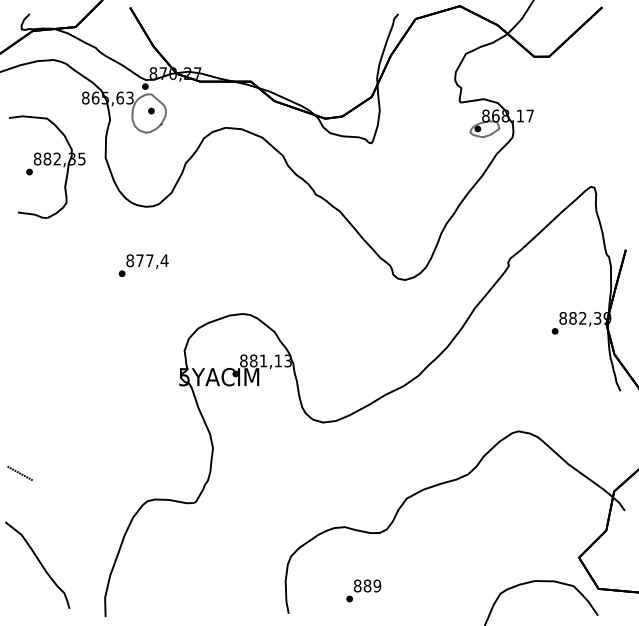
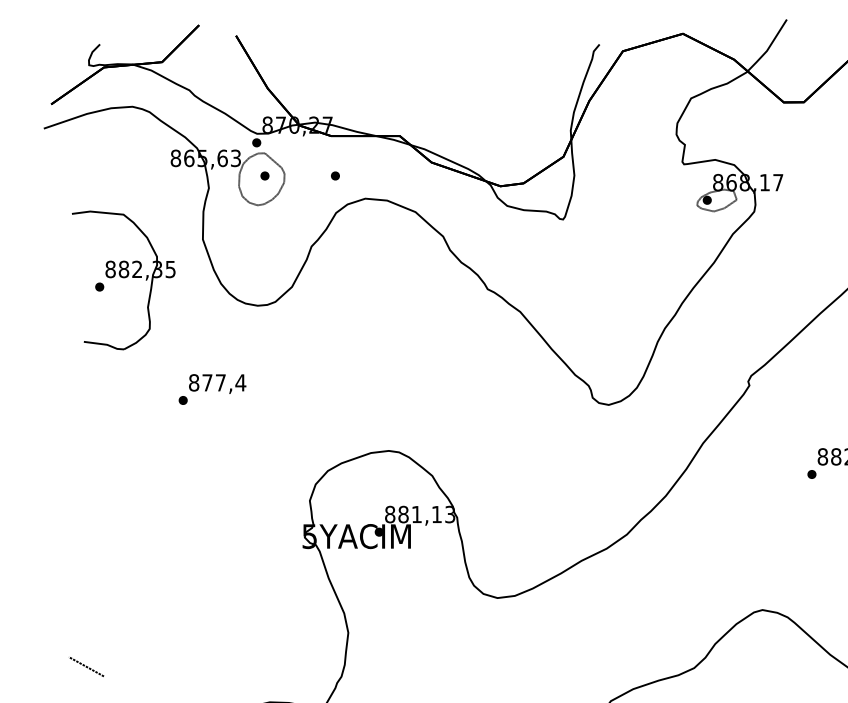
part: (203, 110) -> (335, 175), added
part: (47, 166) -> (124, 279), moved
text: (143, 265) -> (212, 389), moved

